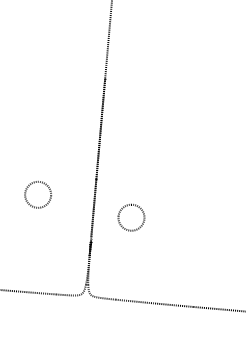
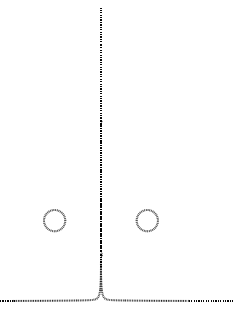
part: (130, 217) -> (146, 220), moved

